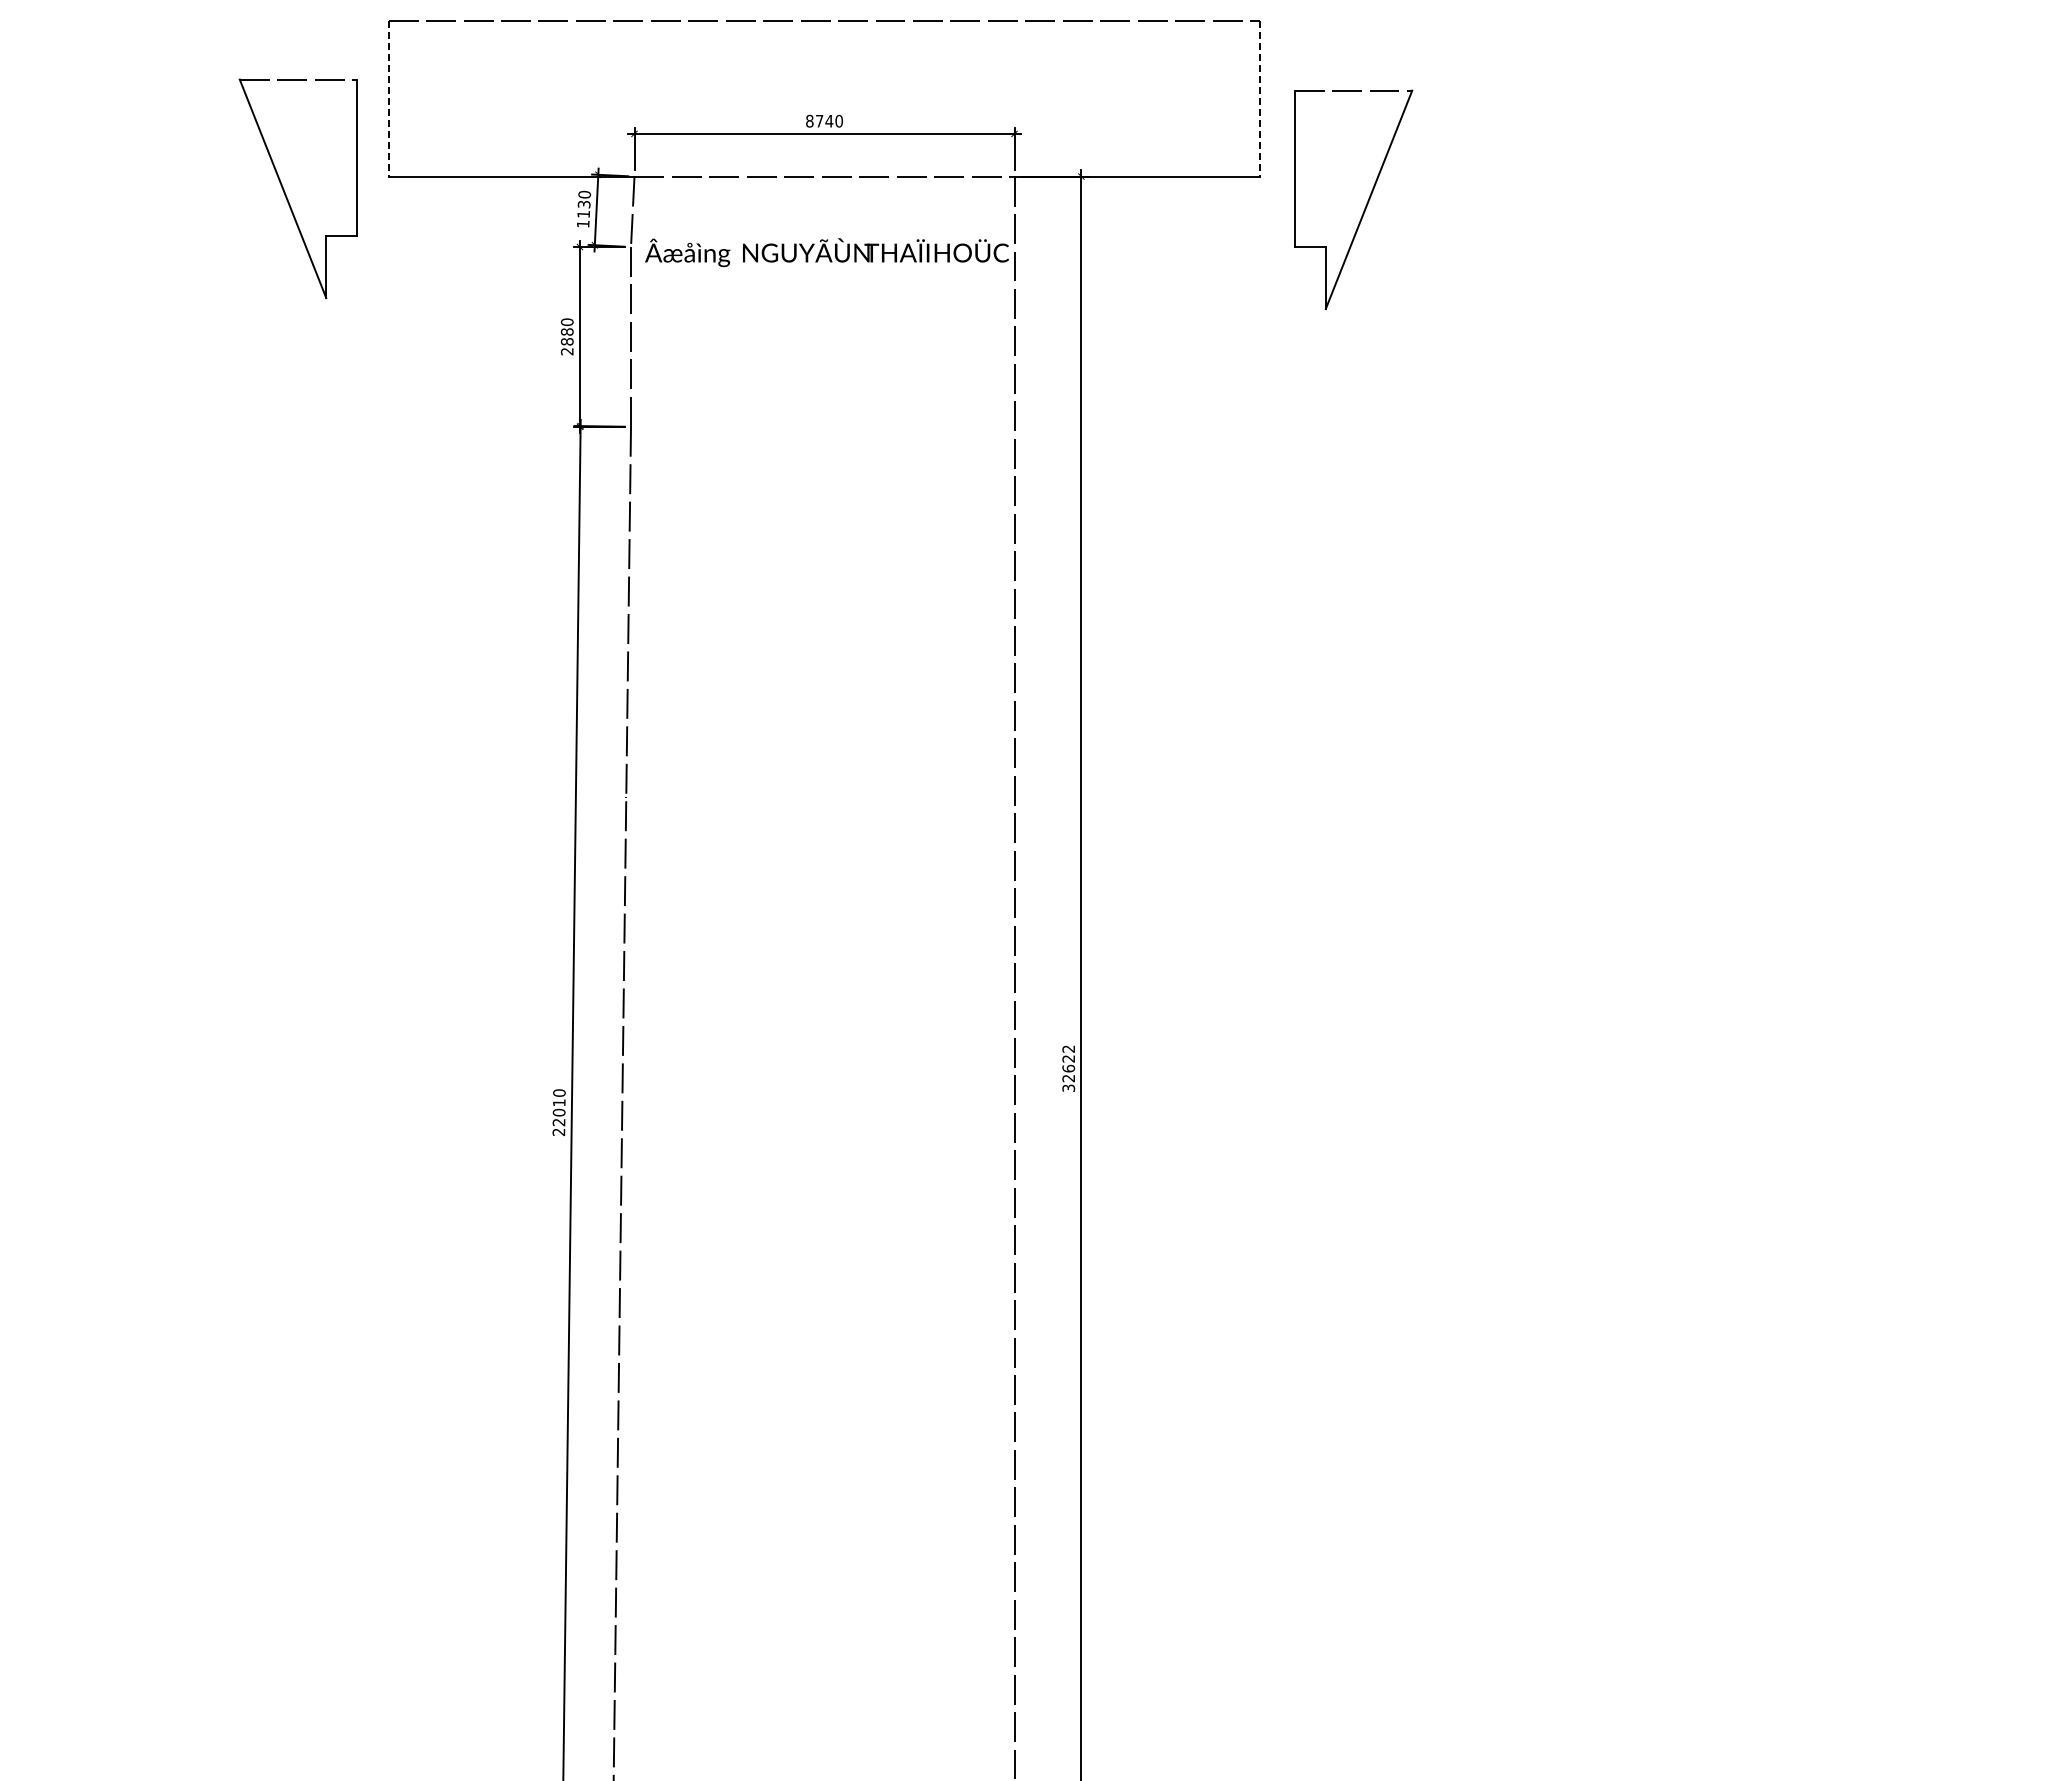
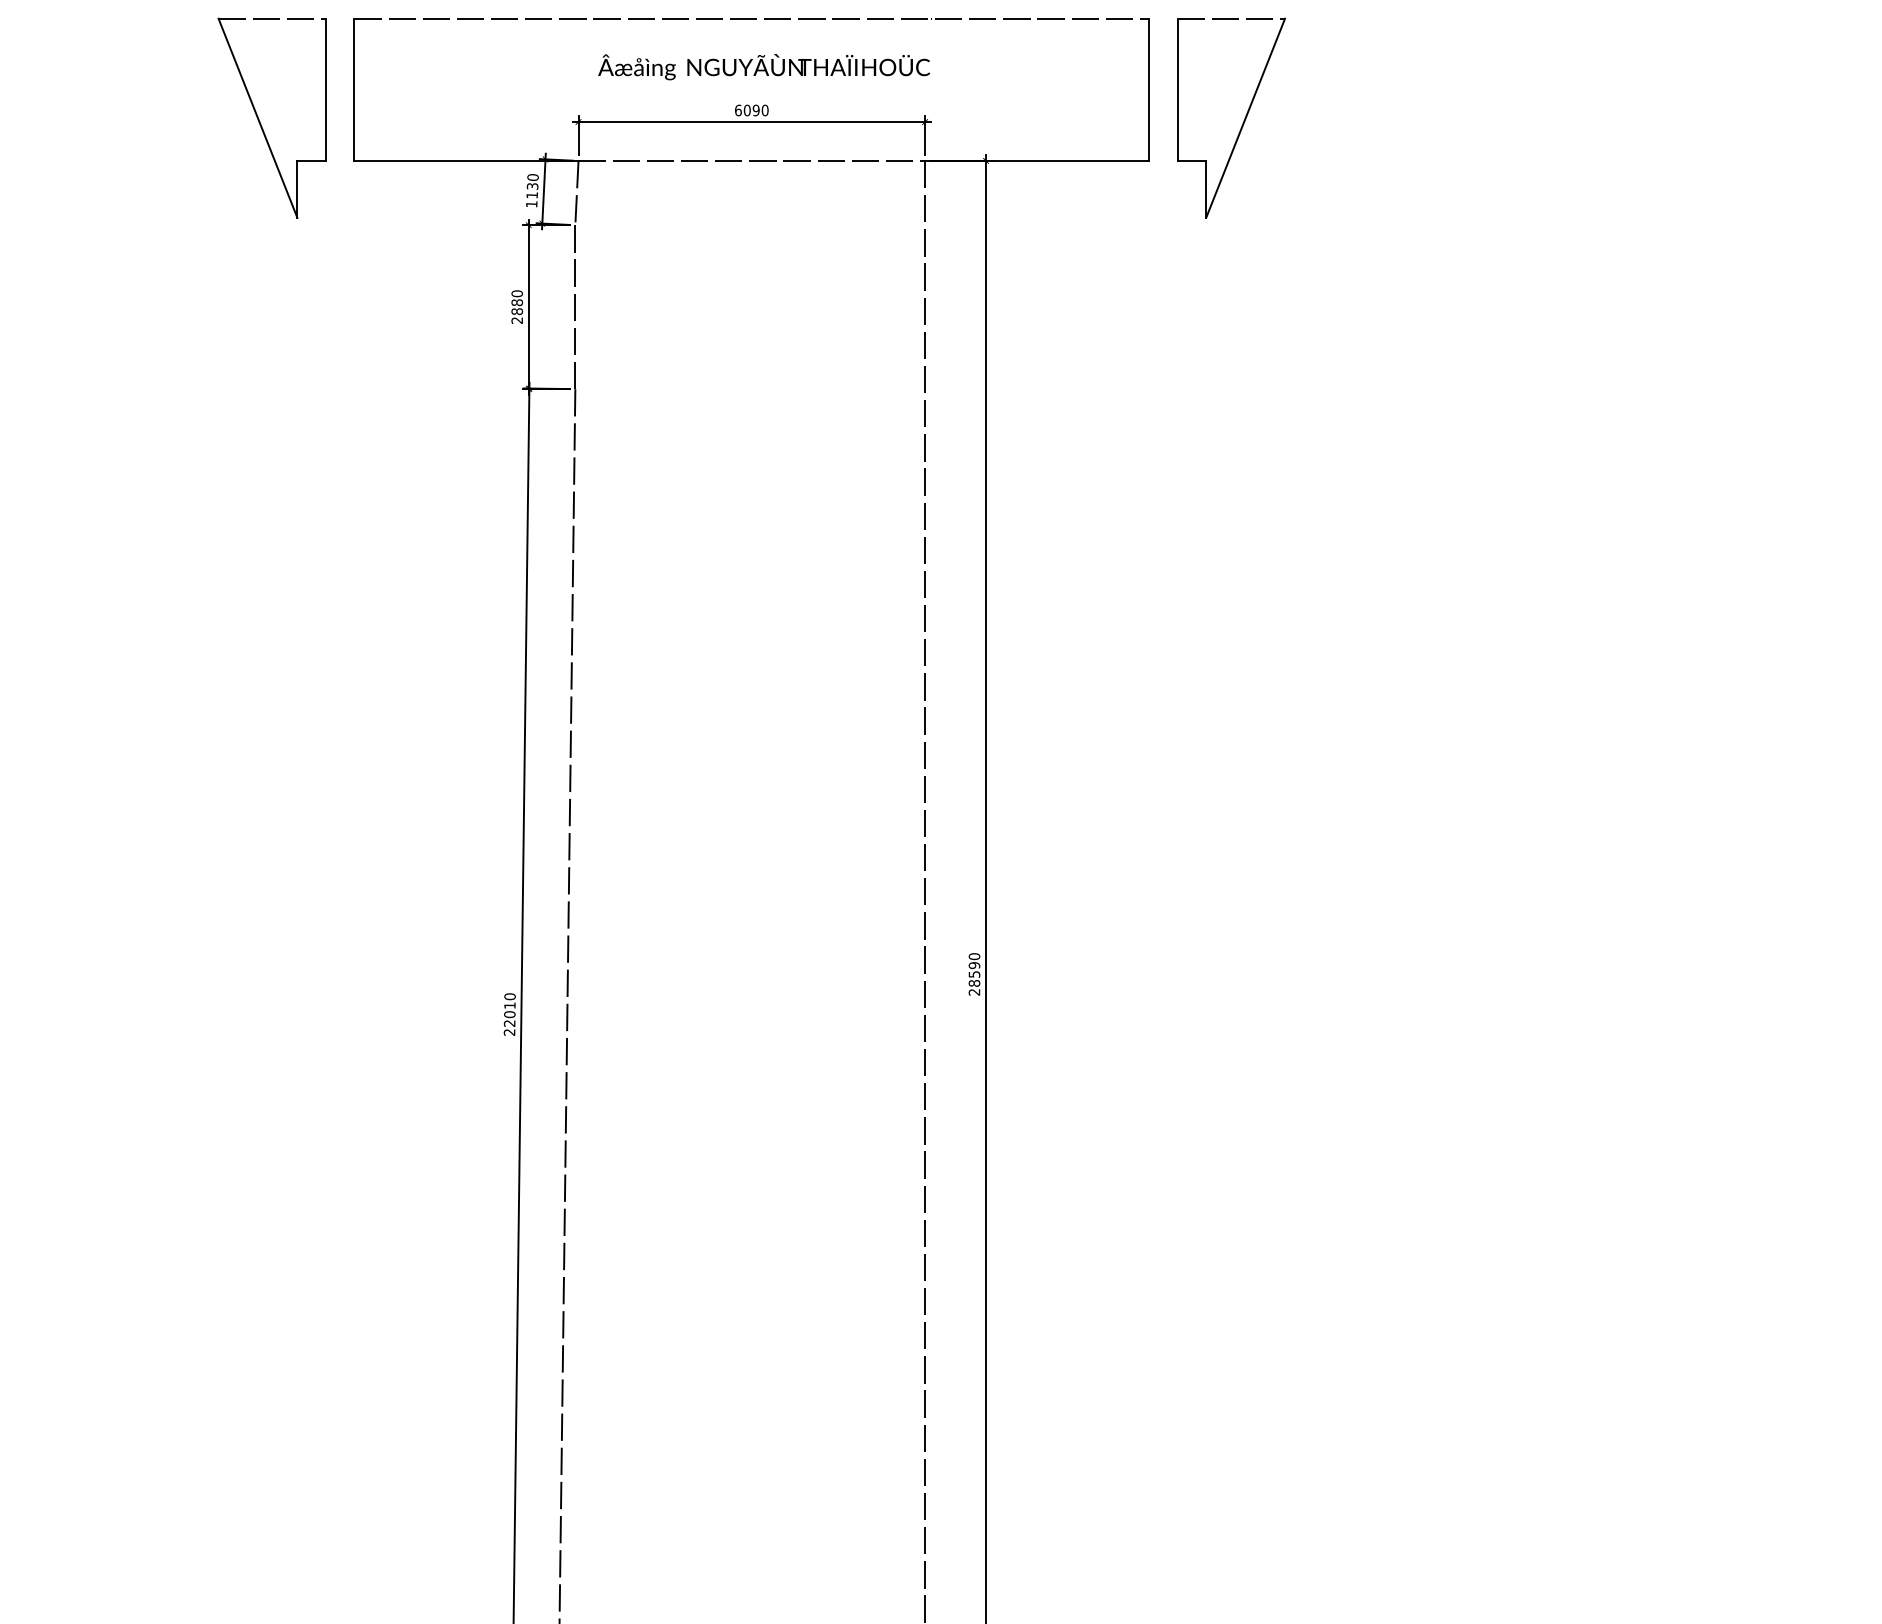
line: (388, 99) -> (354, 90), dashed -> solid
line: (1260, 99) -> (1149, 90), dashed -> solid
text: (819, 120) -> (747, 109), 8740 -> 6090
part: (285, 191) -> (260, 120), moved
part: (1365, 205) -> (1242, 123), moved
text: (826, 252) -> (763, 66), moved
text: (1068, 1068) -> (974, 974), 32622 -> 28590

